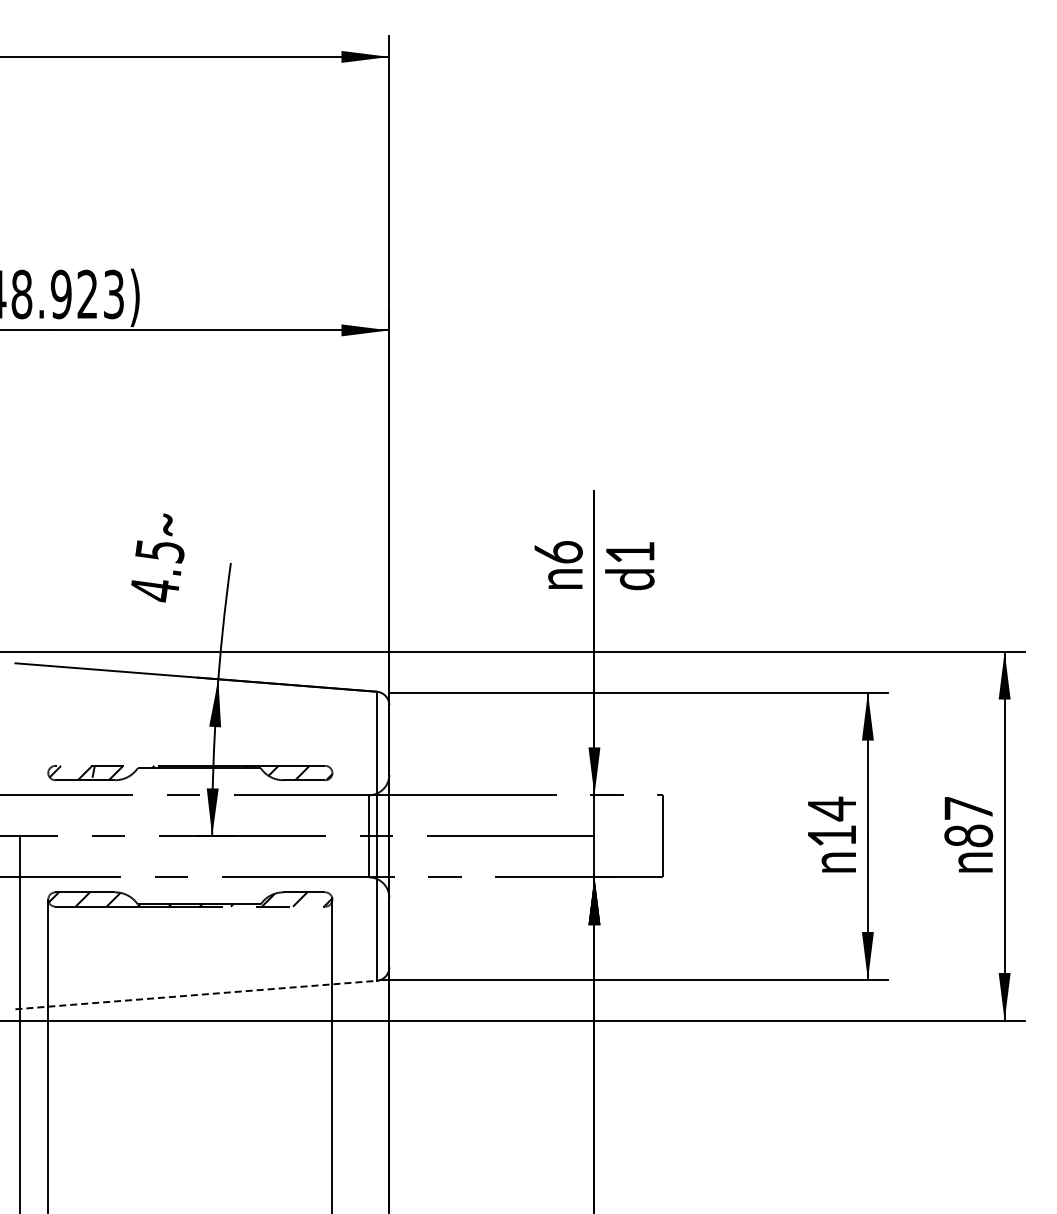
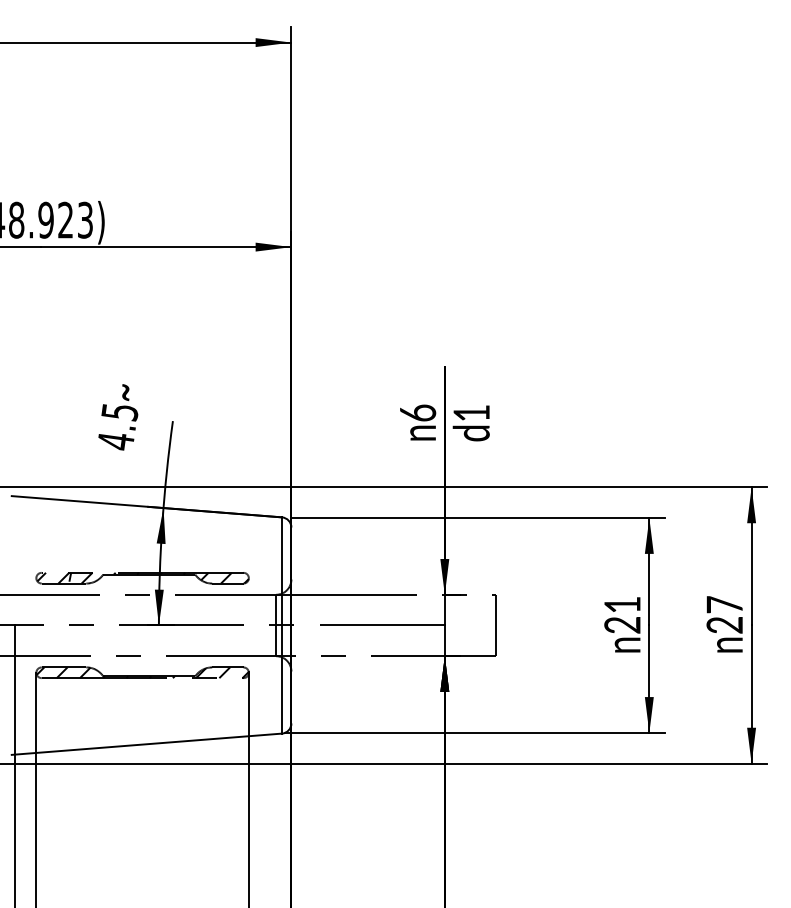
text: (831, 821) -> (622, 614), 14 -> 21
text: (969, 835) -> (725, 624), 87 -> 27
line: (196, 995) -> (147, 744), dashed -> solid

